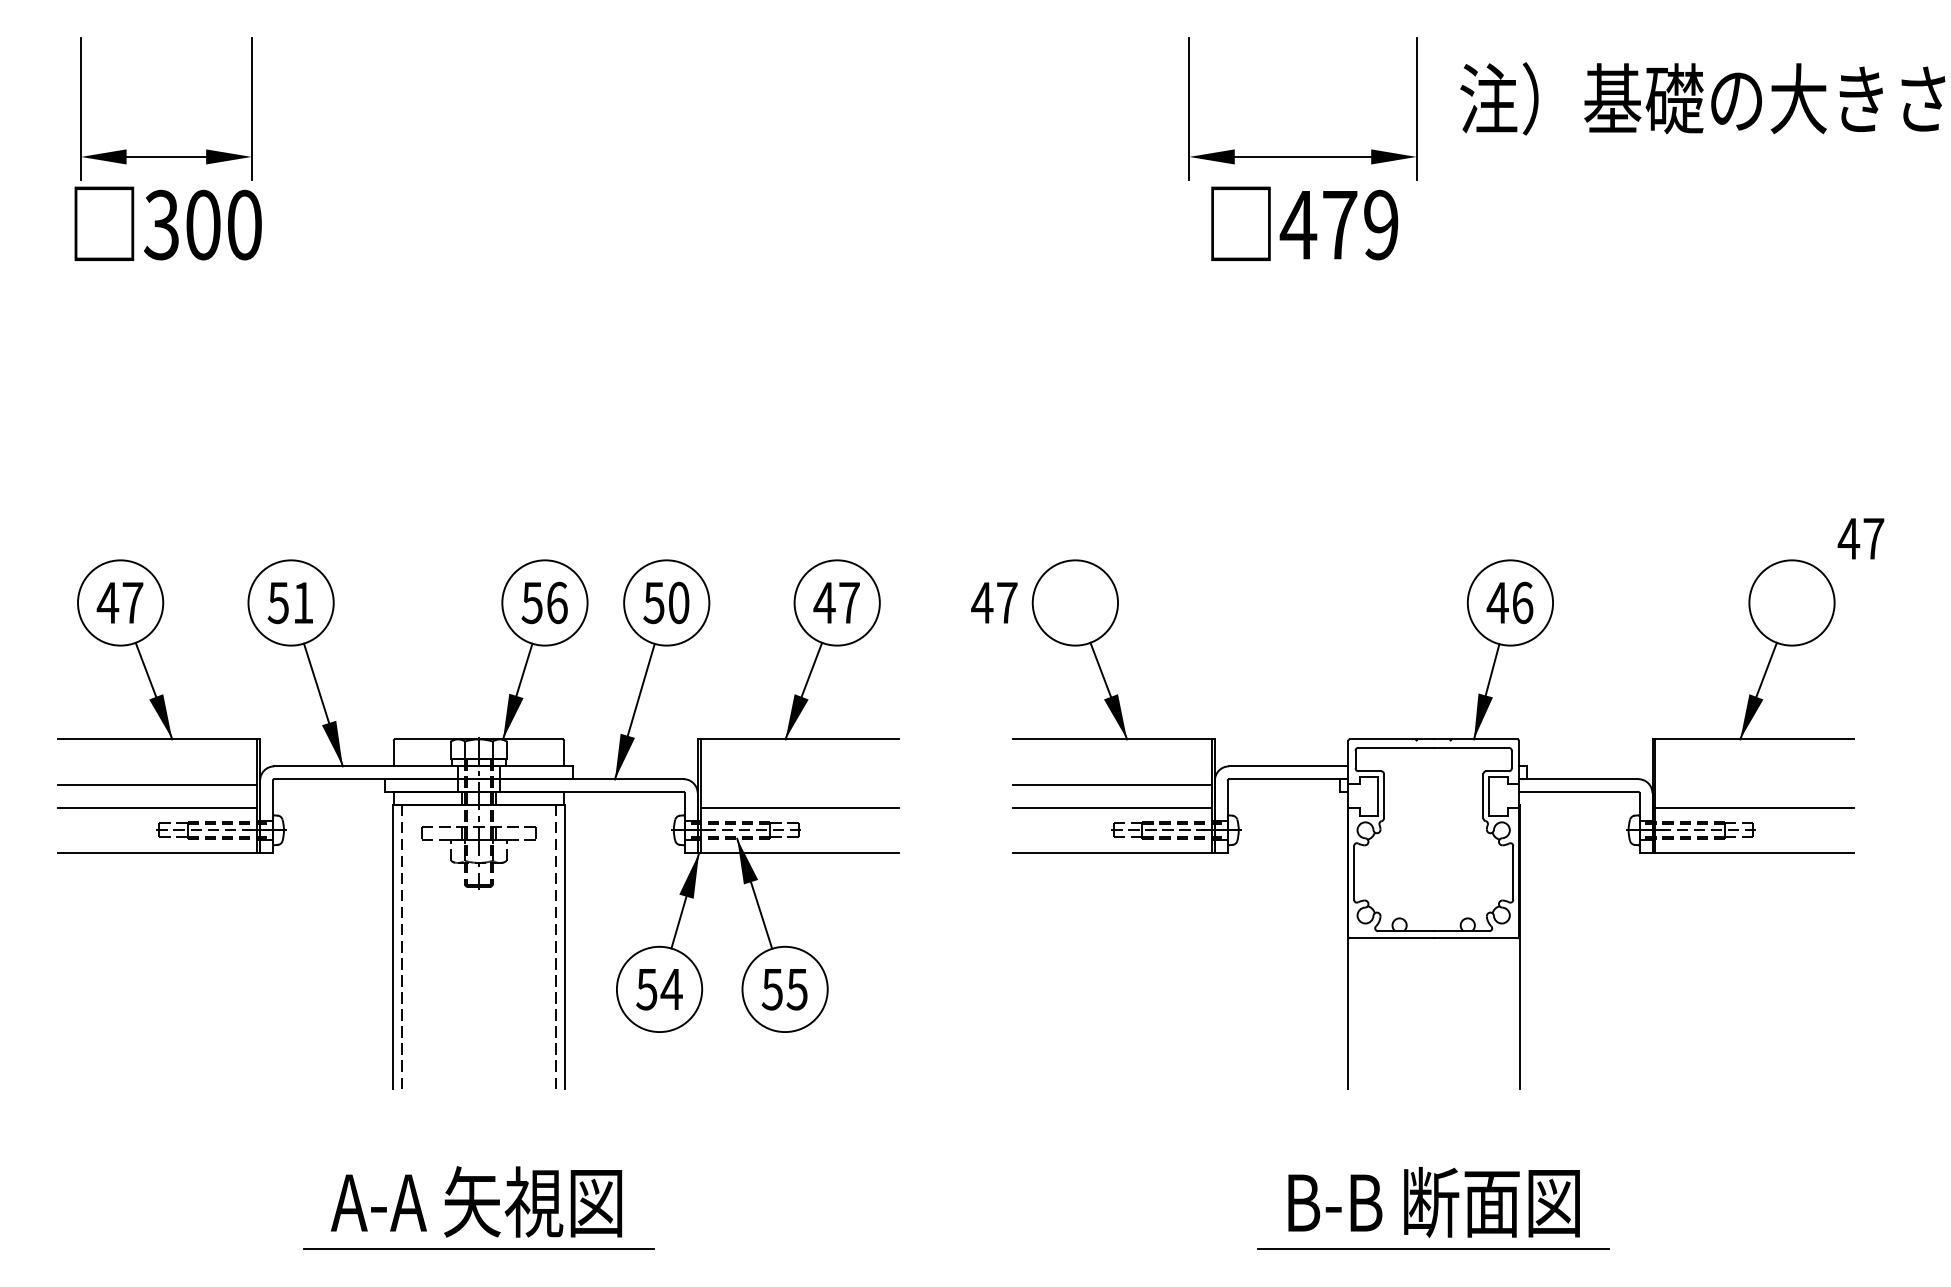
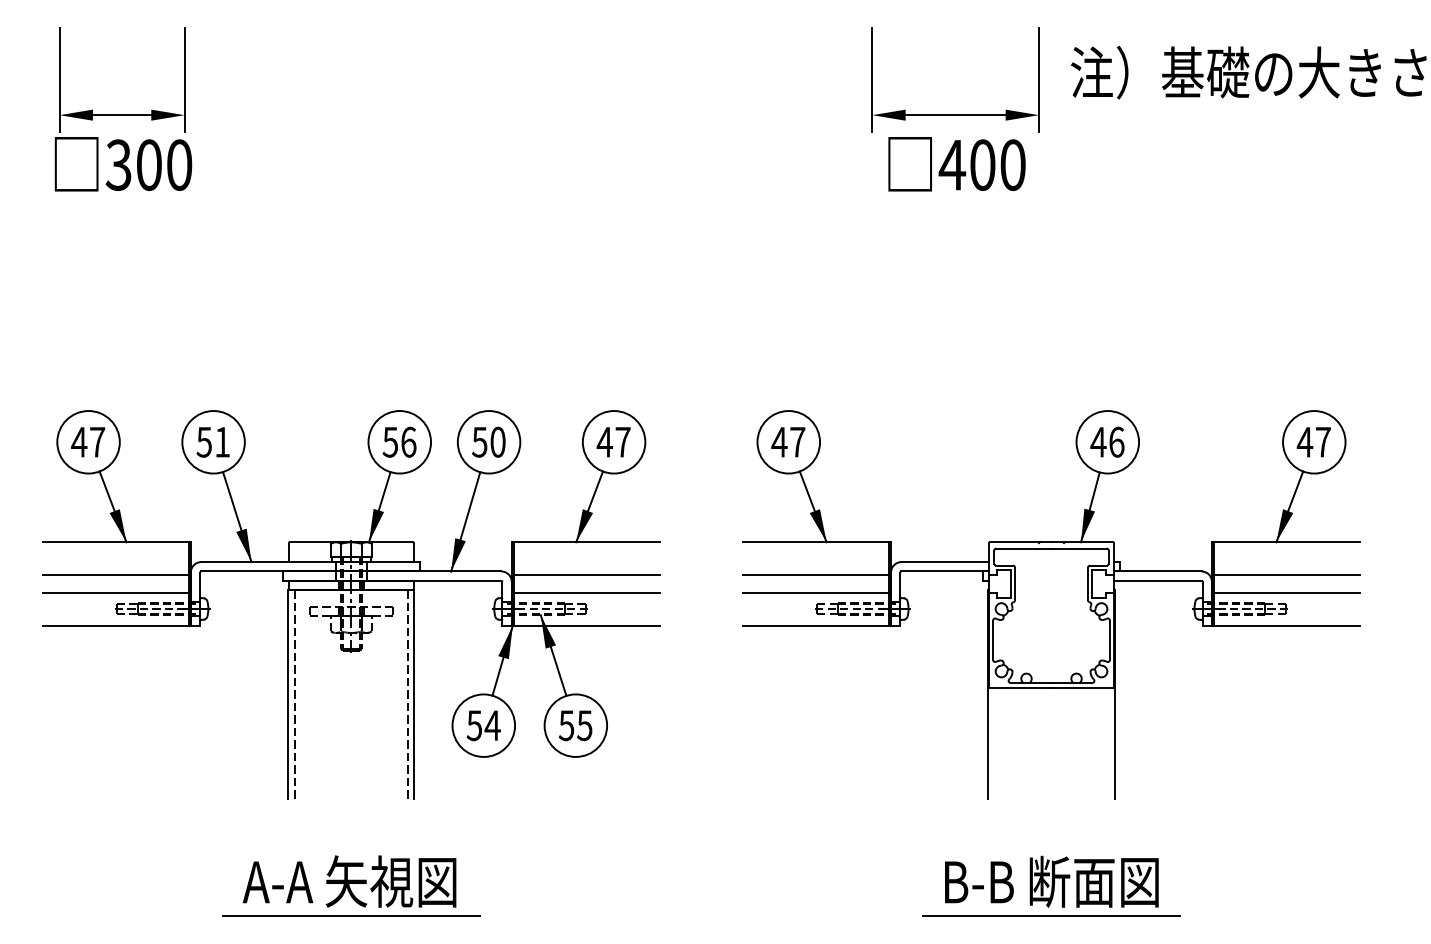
text: (1360, 224) -> (997, 164), 479 -> 400
text: (1860, 539) -> (1313, 442), moved
text: (994, 603) -> (788, 442), moved
line: (799, 784) -> (586, 575), added
line: (1754, 784) -> (1286, 575), added

